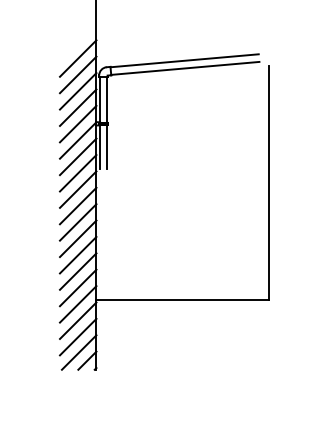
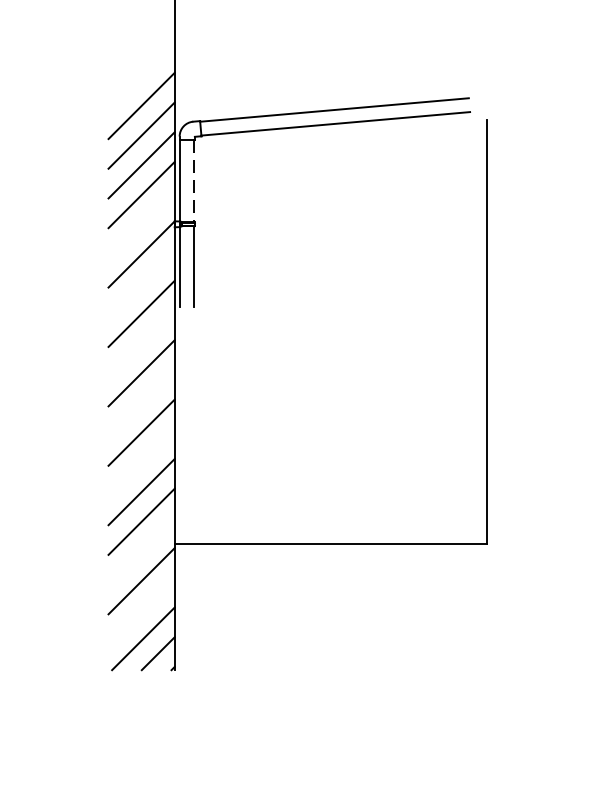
line: (107, 100) -> (194, 181), solid -> dashed
line: (77, 123) -> (140, 223), removed
line: (77, 156) -> (140, 283), removed
line: (77, 189) -> (140, 343), removed
line: (77, 222) -> (140, 403), removed
line: (77, 254) -> (140, 461), removed
line: (77, 304) -> (140, 551), removed
line: (77, 336) -> (140, 609), removed

